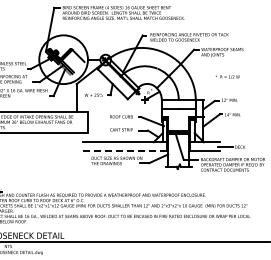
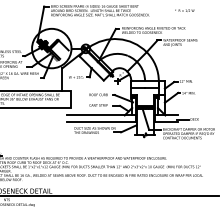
text: (227, 76) -> (184, 10), moved
line: (124, 150) -> (101, 122), dashed -> solid

